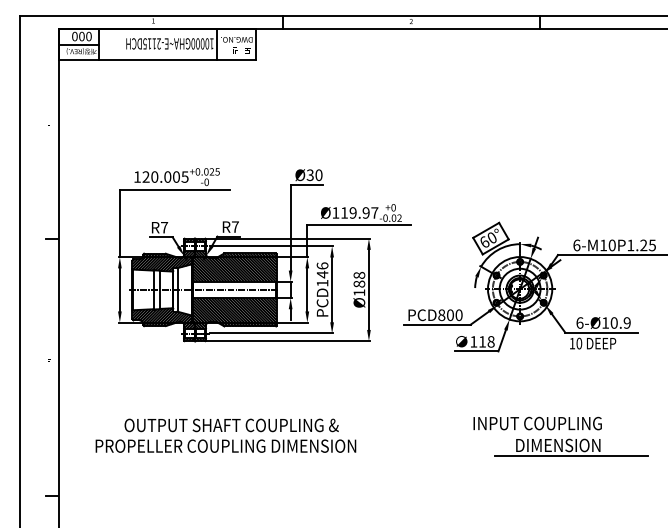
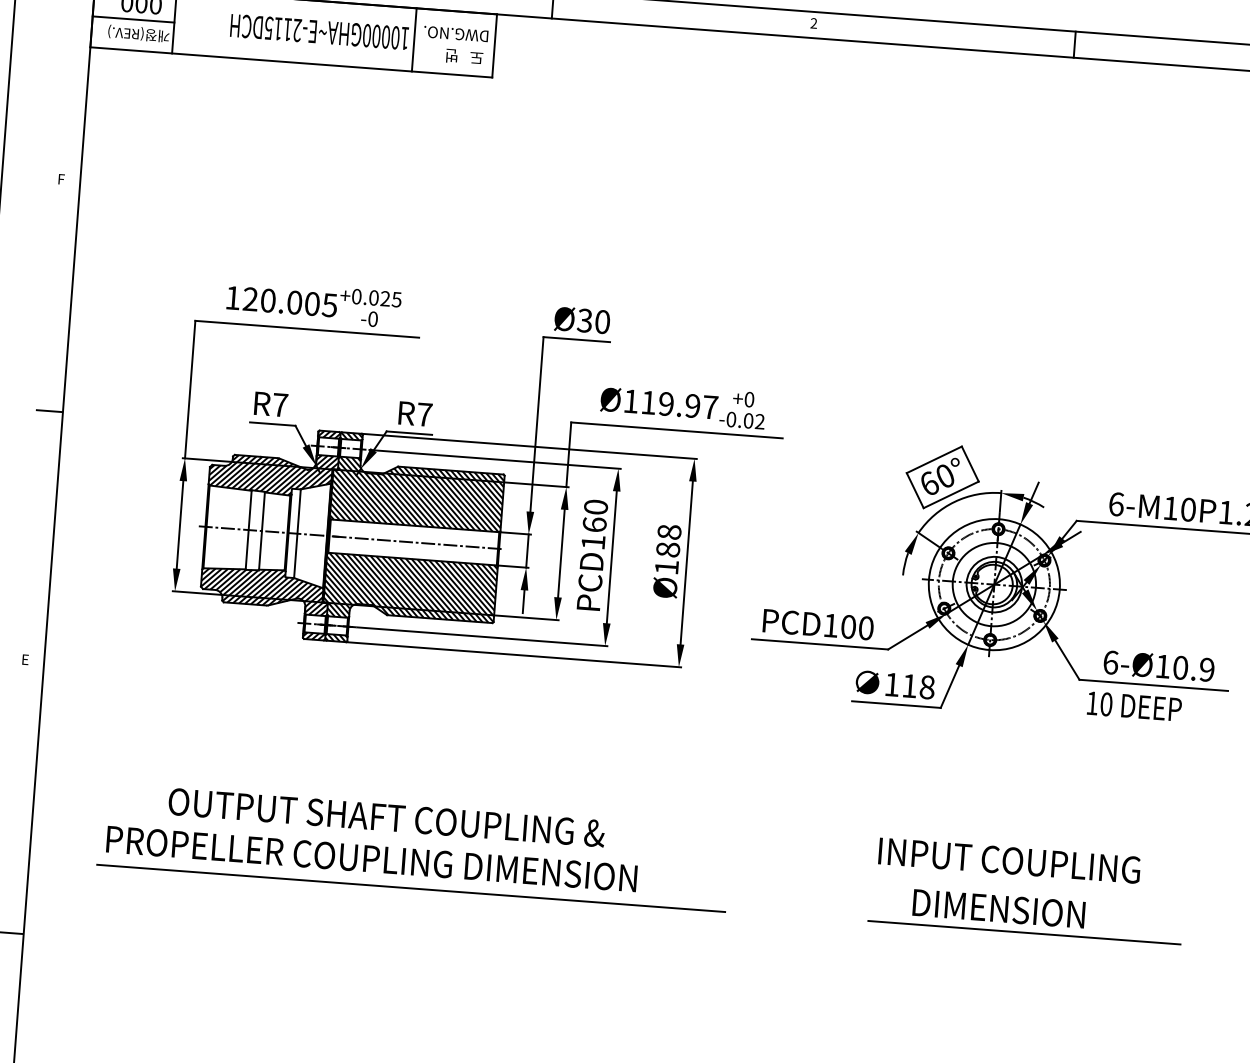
text: (322, 270) -> (595, 516), PCD146 -> PCD160
text: (441, 315) -> (830, 626), PCD800 -> PCD100
part: (571, 447) -> (1025, 914), moved
line: (245, 459) -> (409, 889), added

